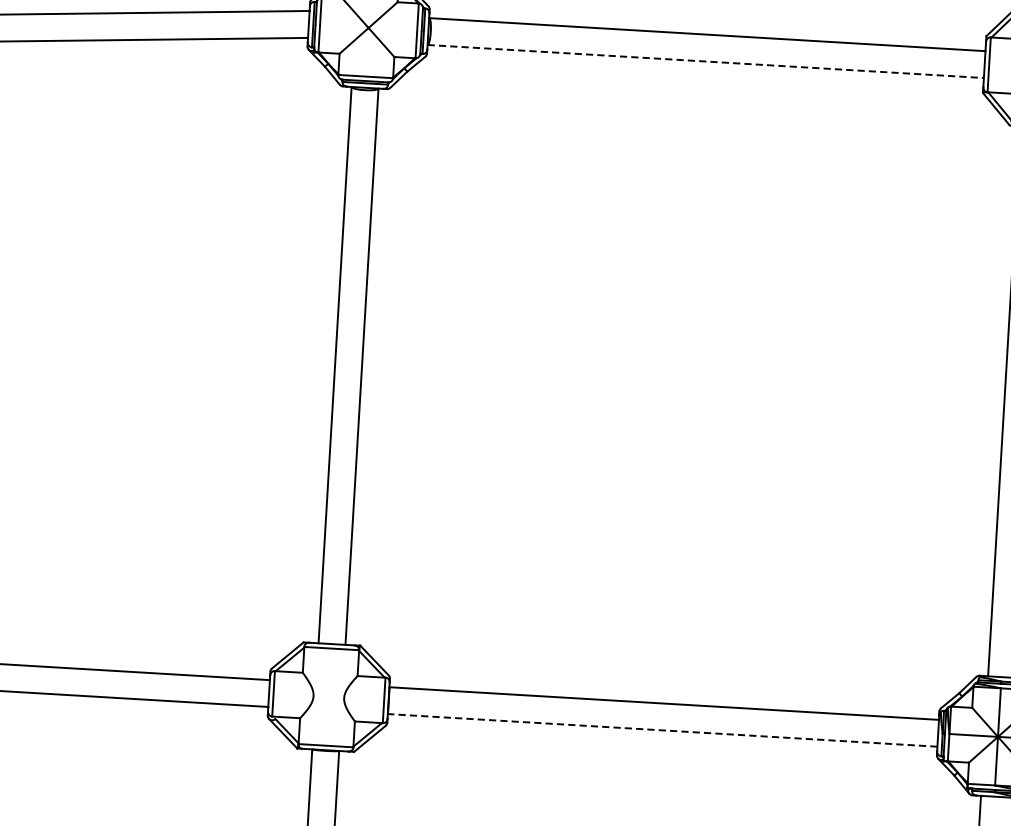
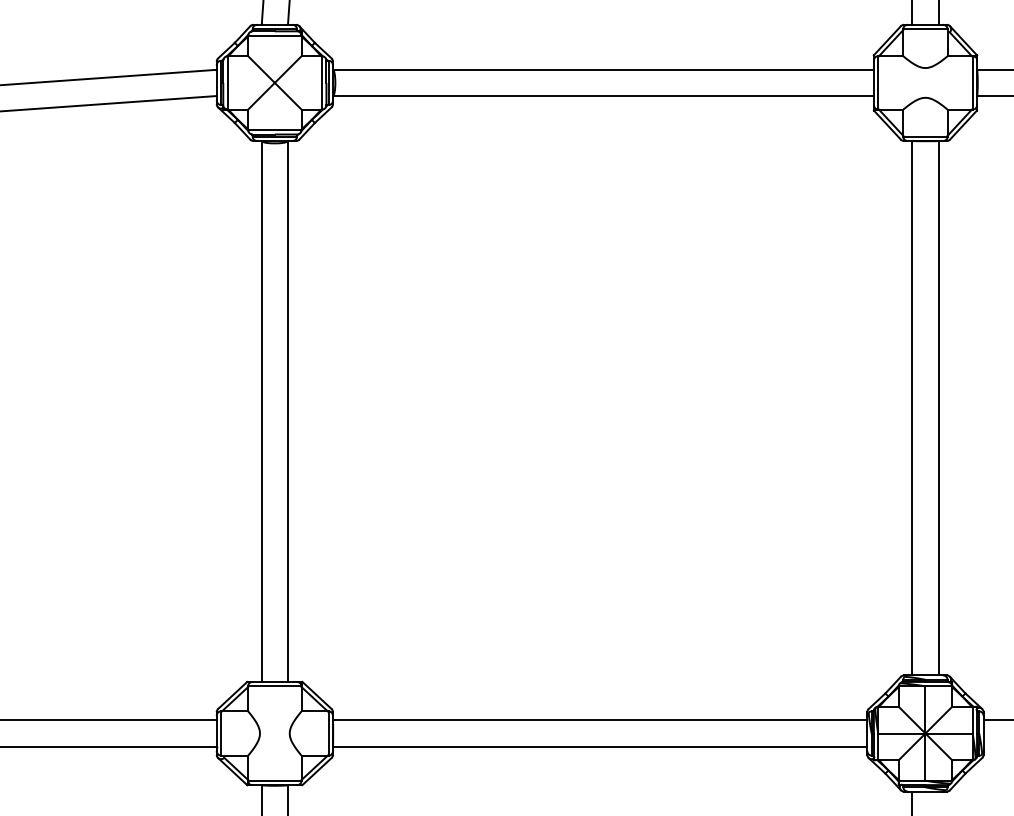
line: (705, 61) -> (603, 95), dashed -> solid
line: (661, 730) -> (599, 746), dashed -> solid

